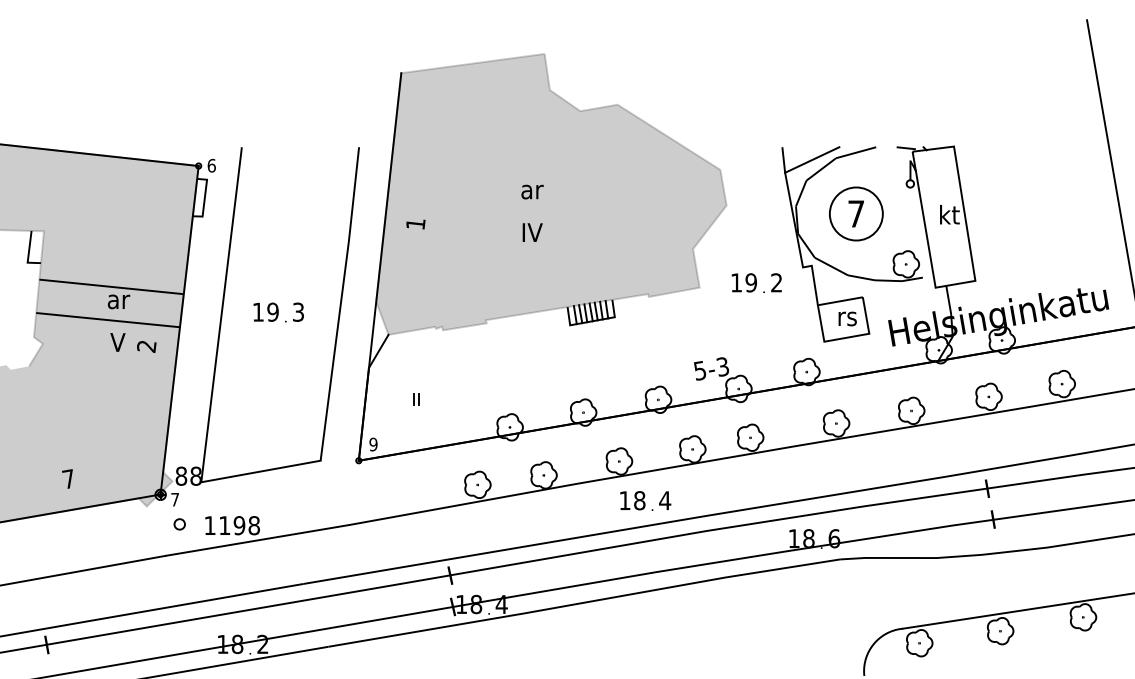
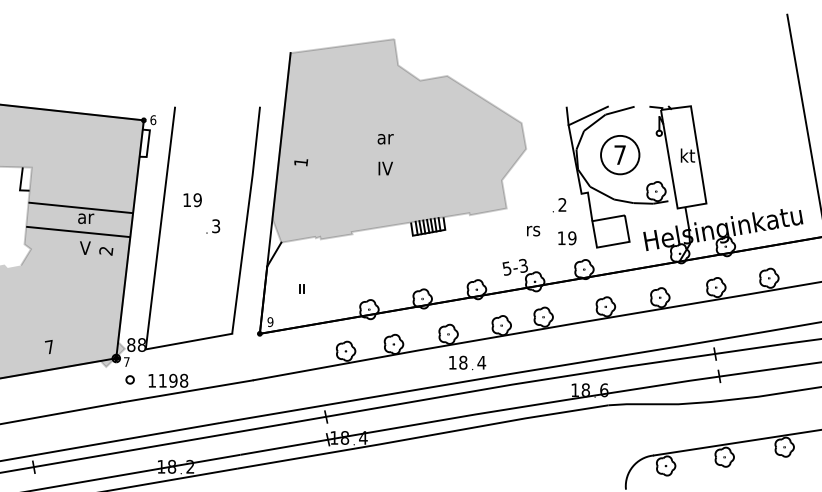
text: (743, 282) -> (566, 238), moved
text: (265, 311) -> (192, 199), moved
text: (847, 318) -> (533, 230), moved

